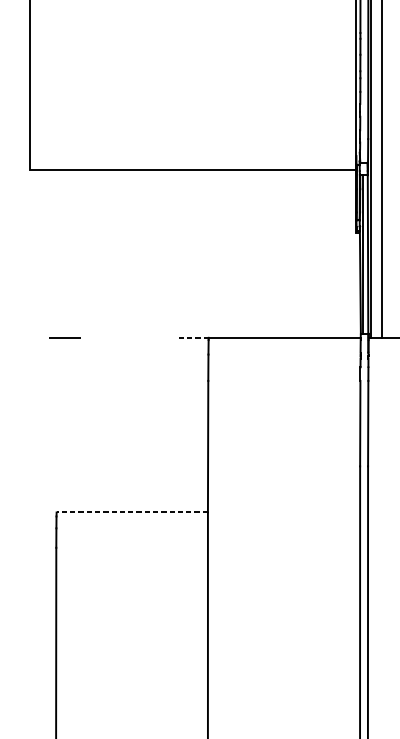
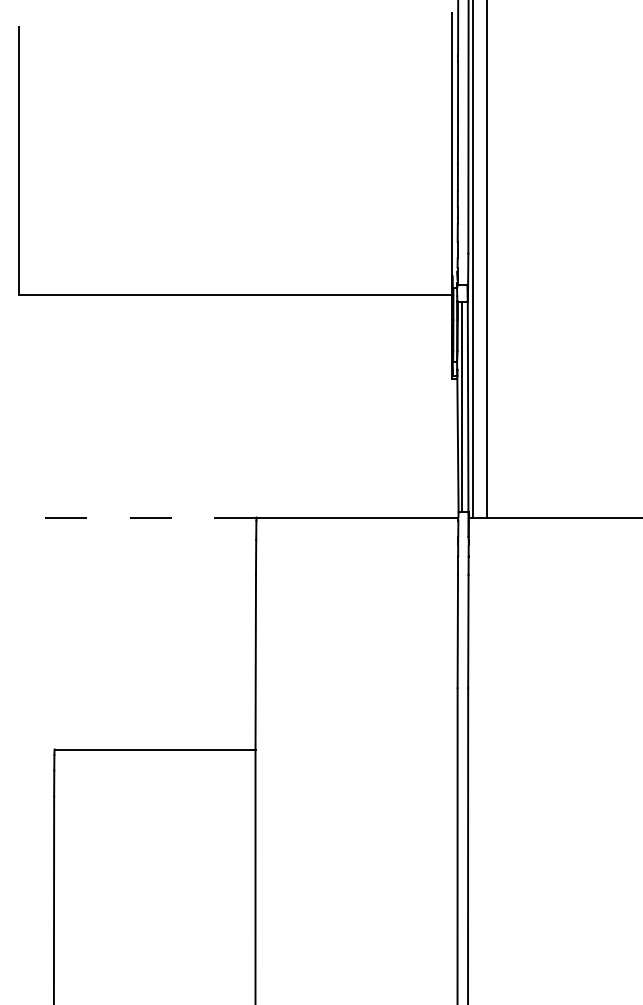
line: (128, 337) -> (150, 517), added
line: (192, 337) -> (234, 517), dashed -> solid
line: (131, 512) -> (154, 749), dashed -> solid

